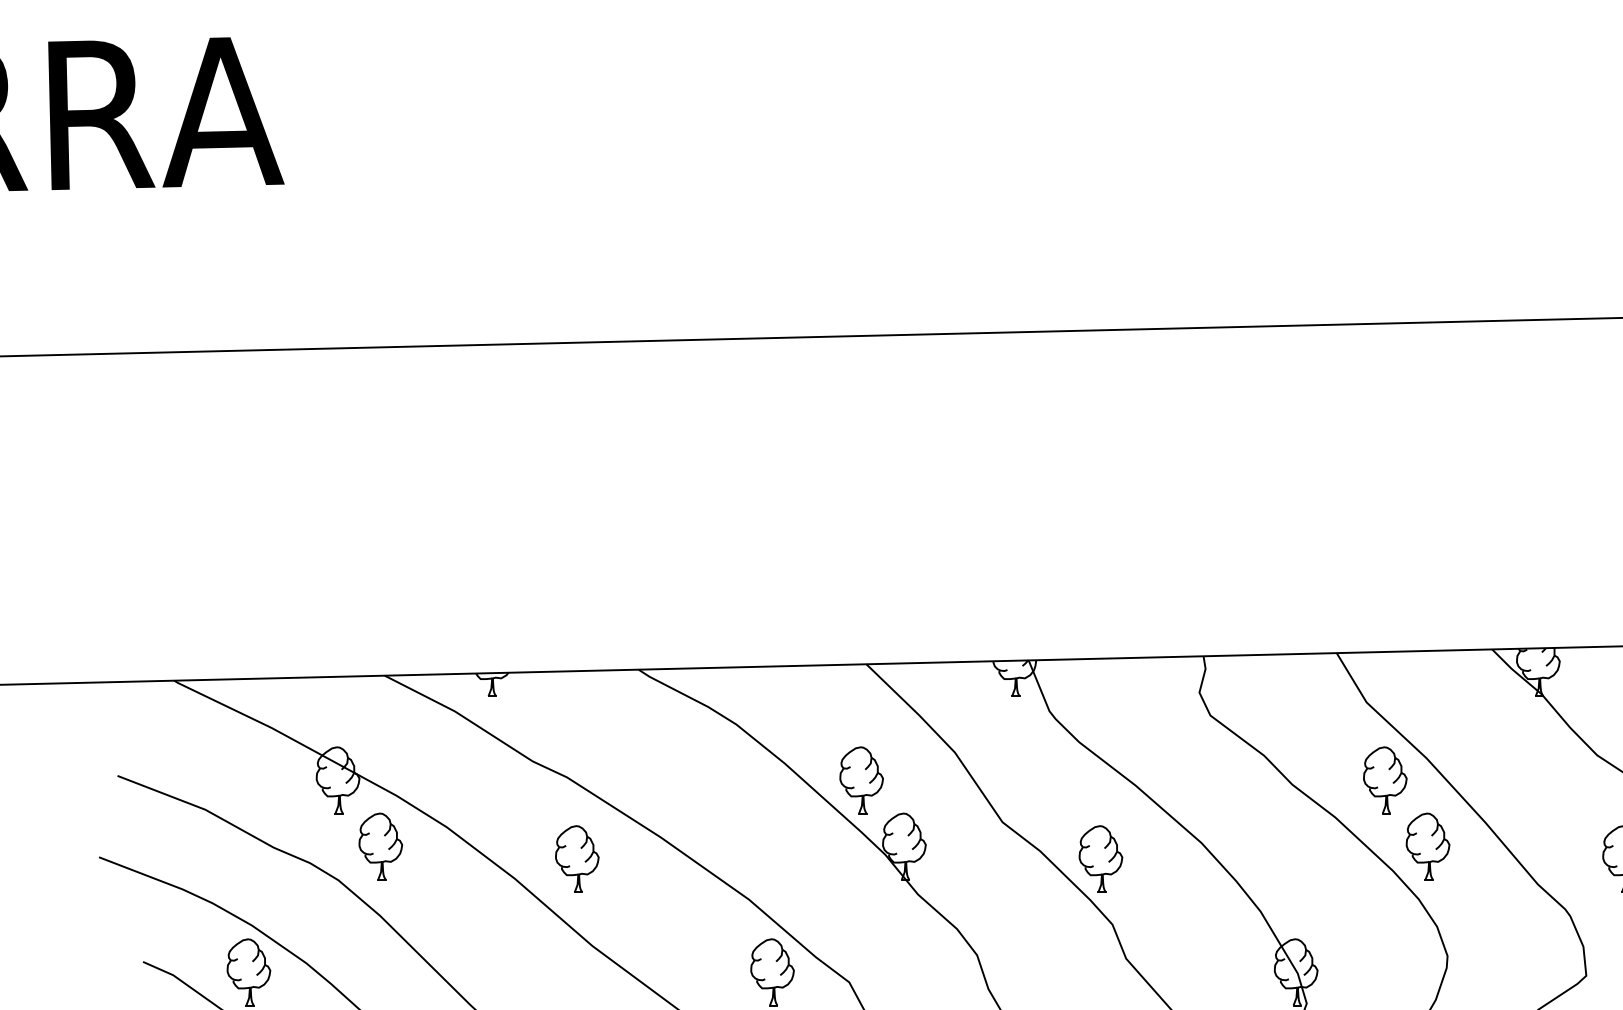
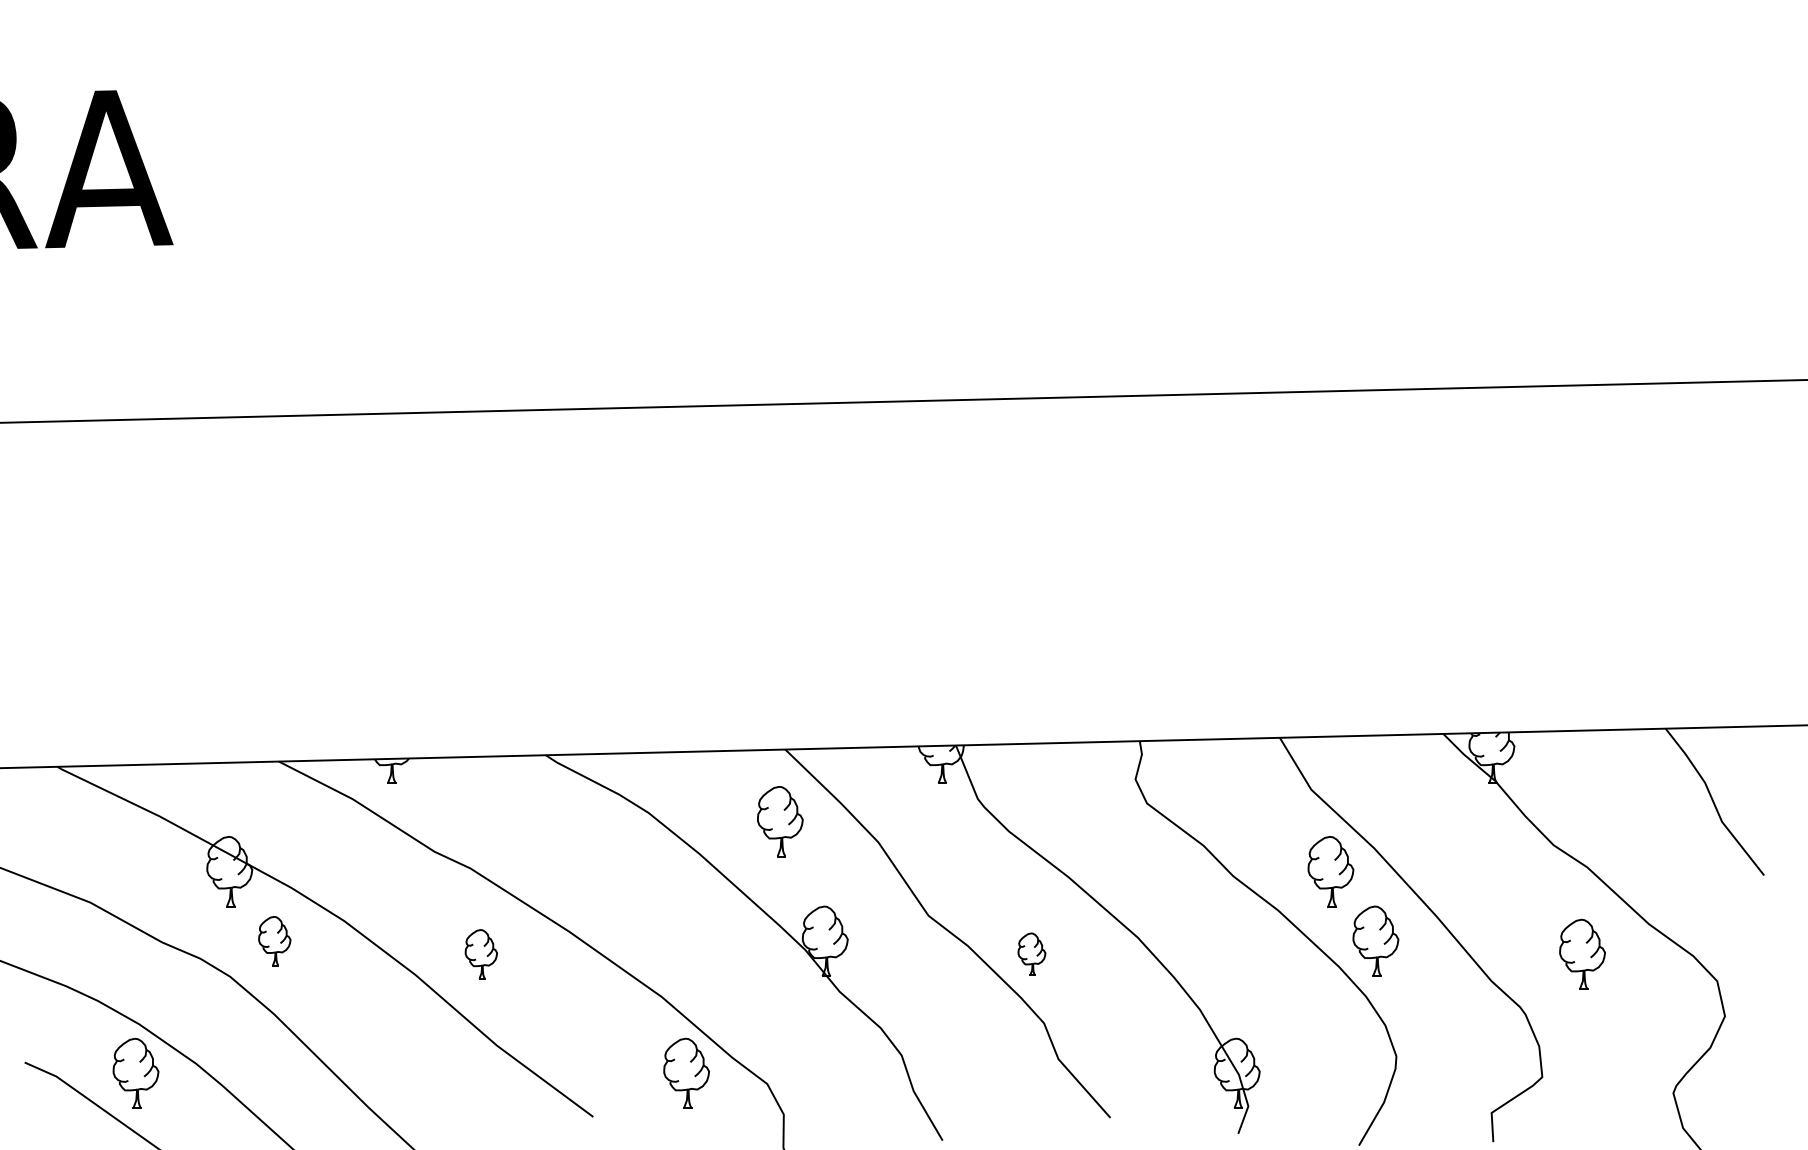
part: (861, 780) -> (780, 821), moved
part: (380, 845) -> (274, 940), size x0.7
part: (577, 858) -> (481, 953), size x0.7
part: (1100, 858) -> (1031, 953), size x0.6

